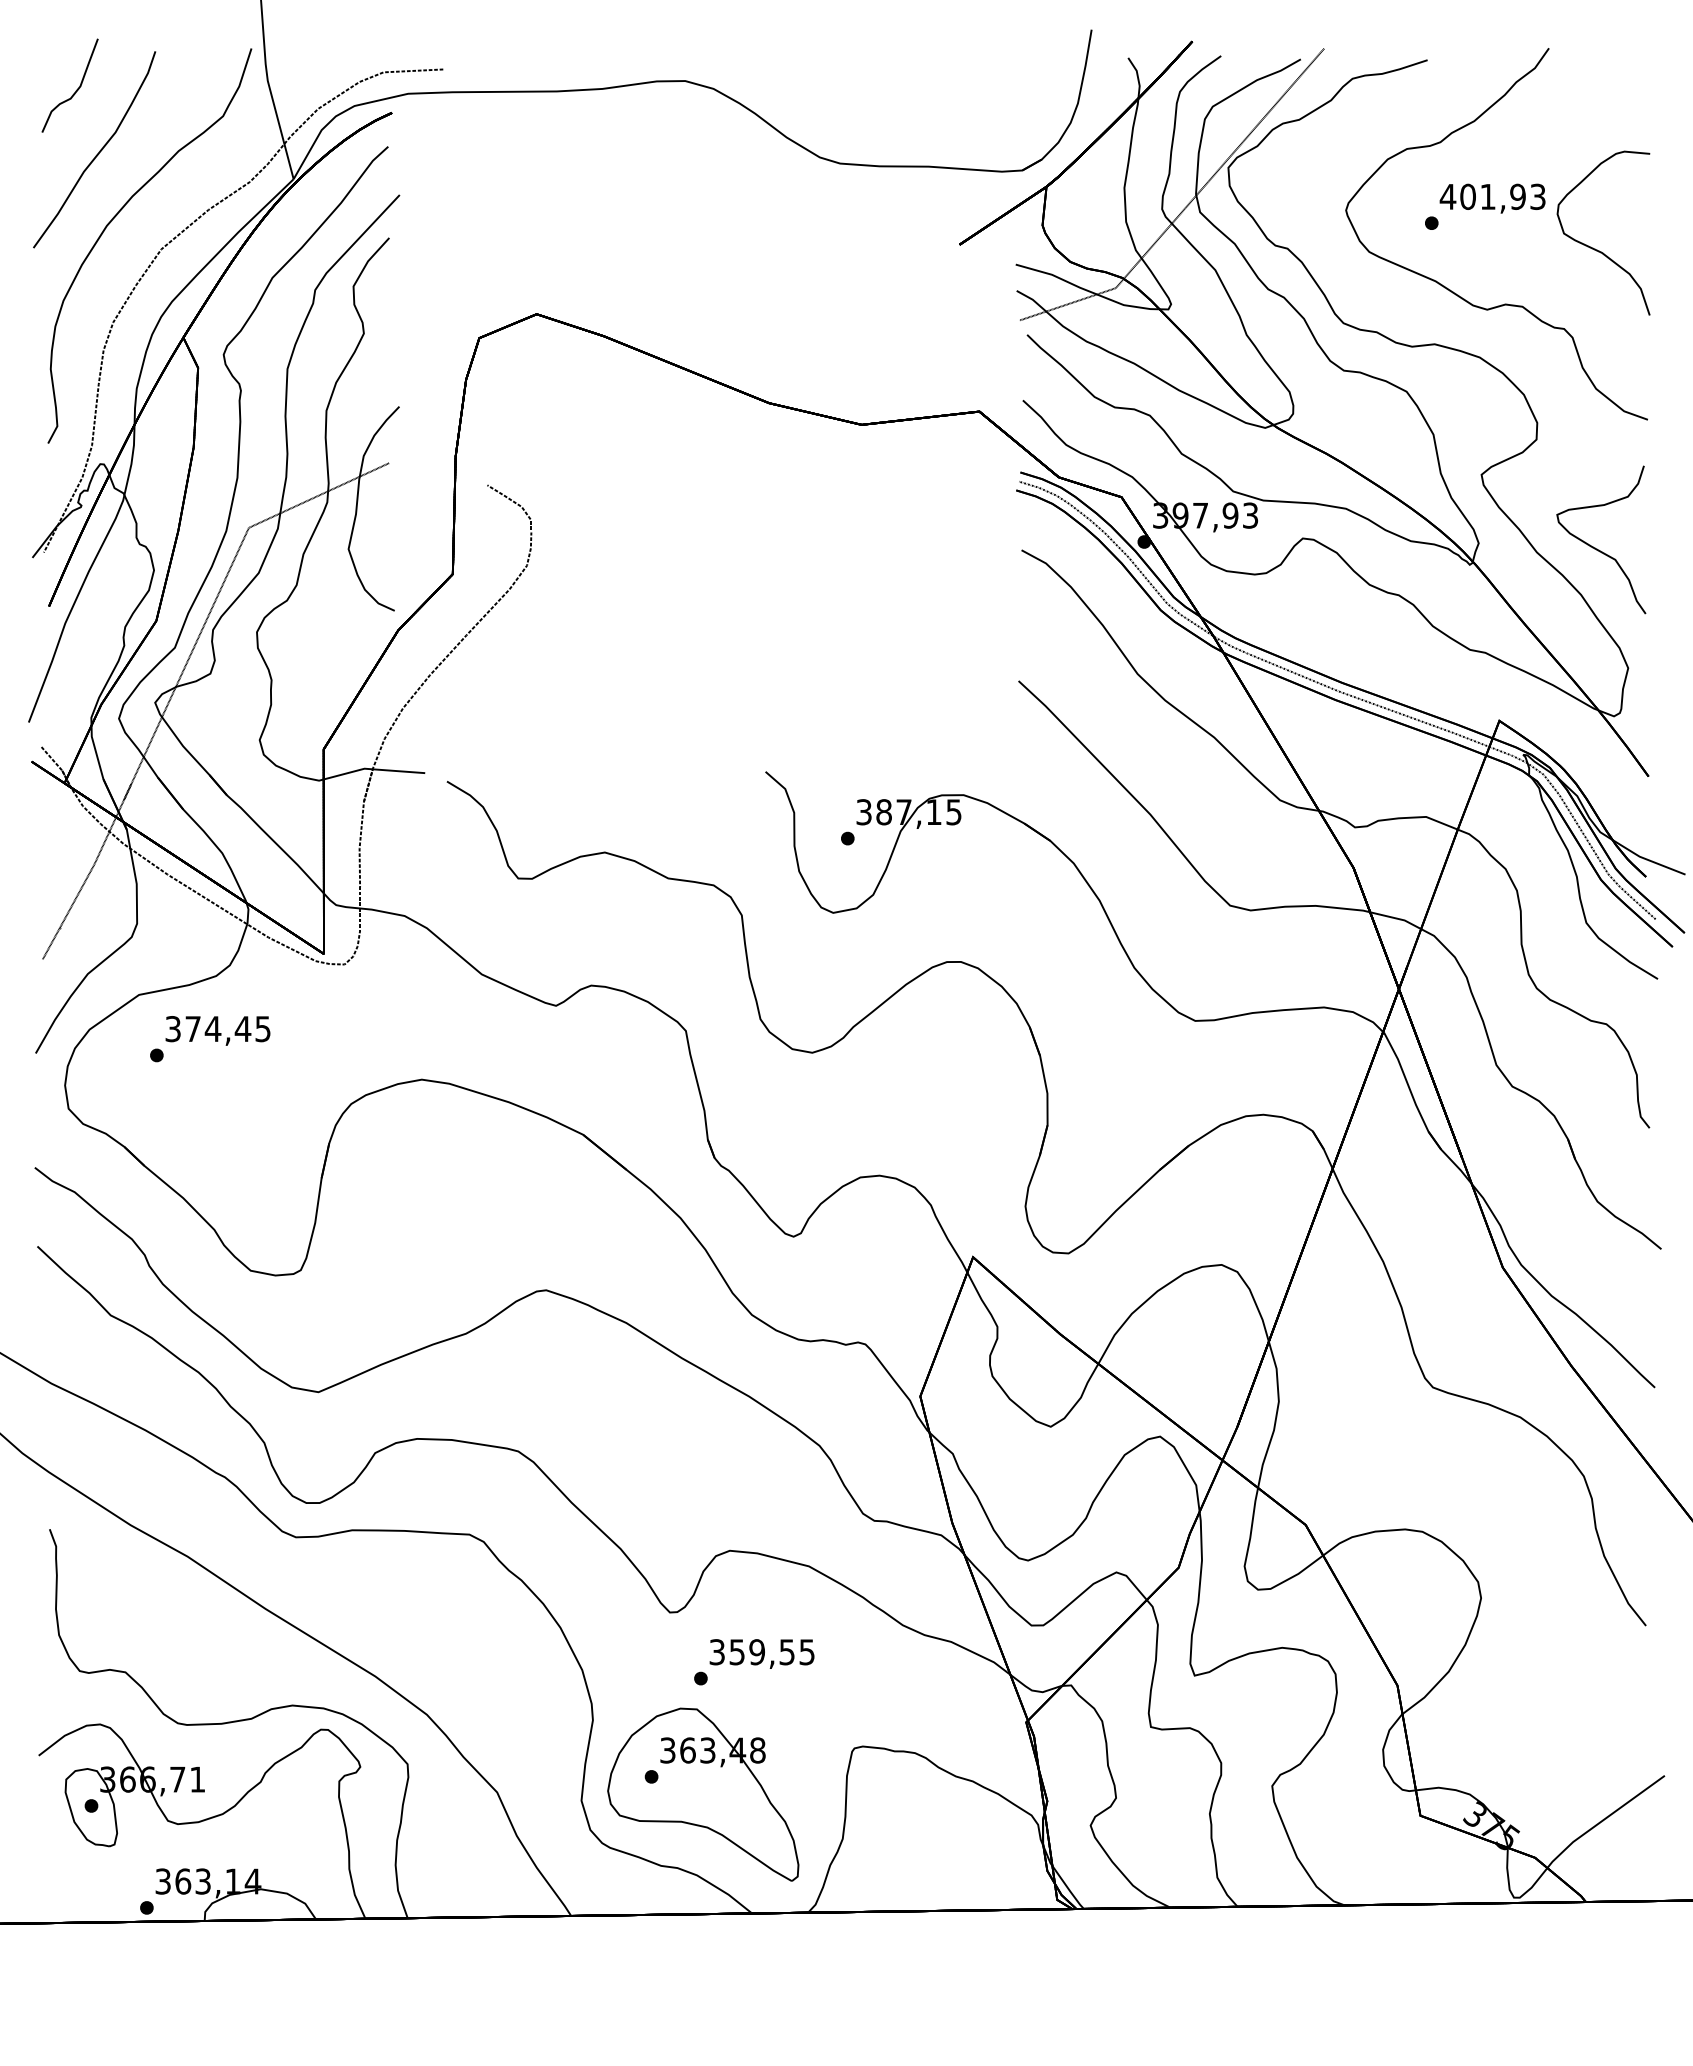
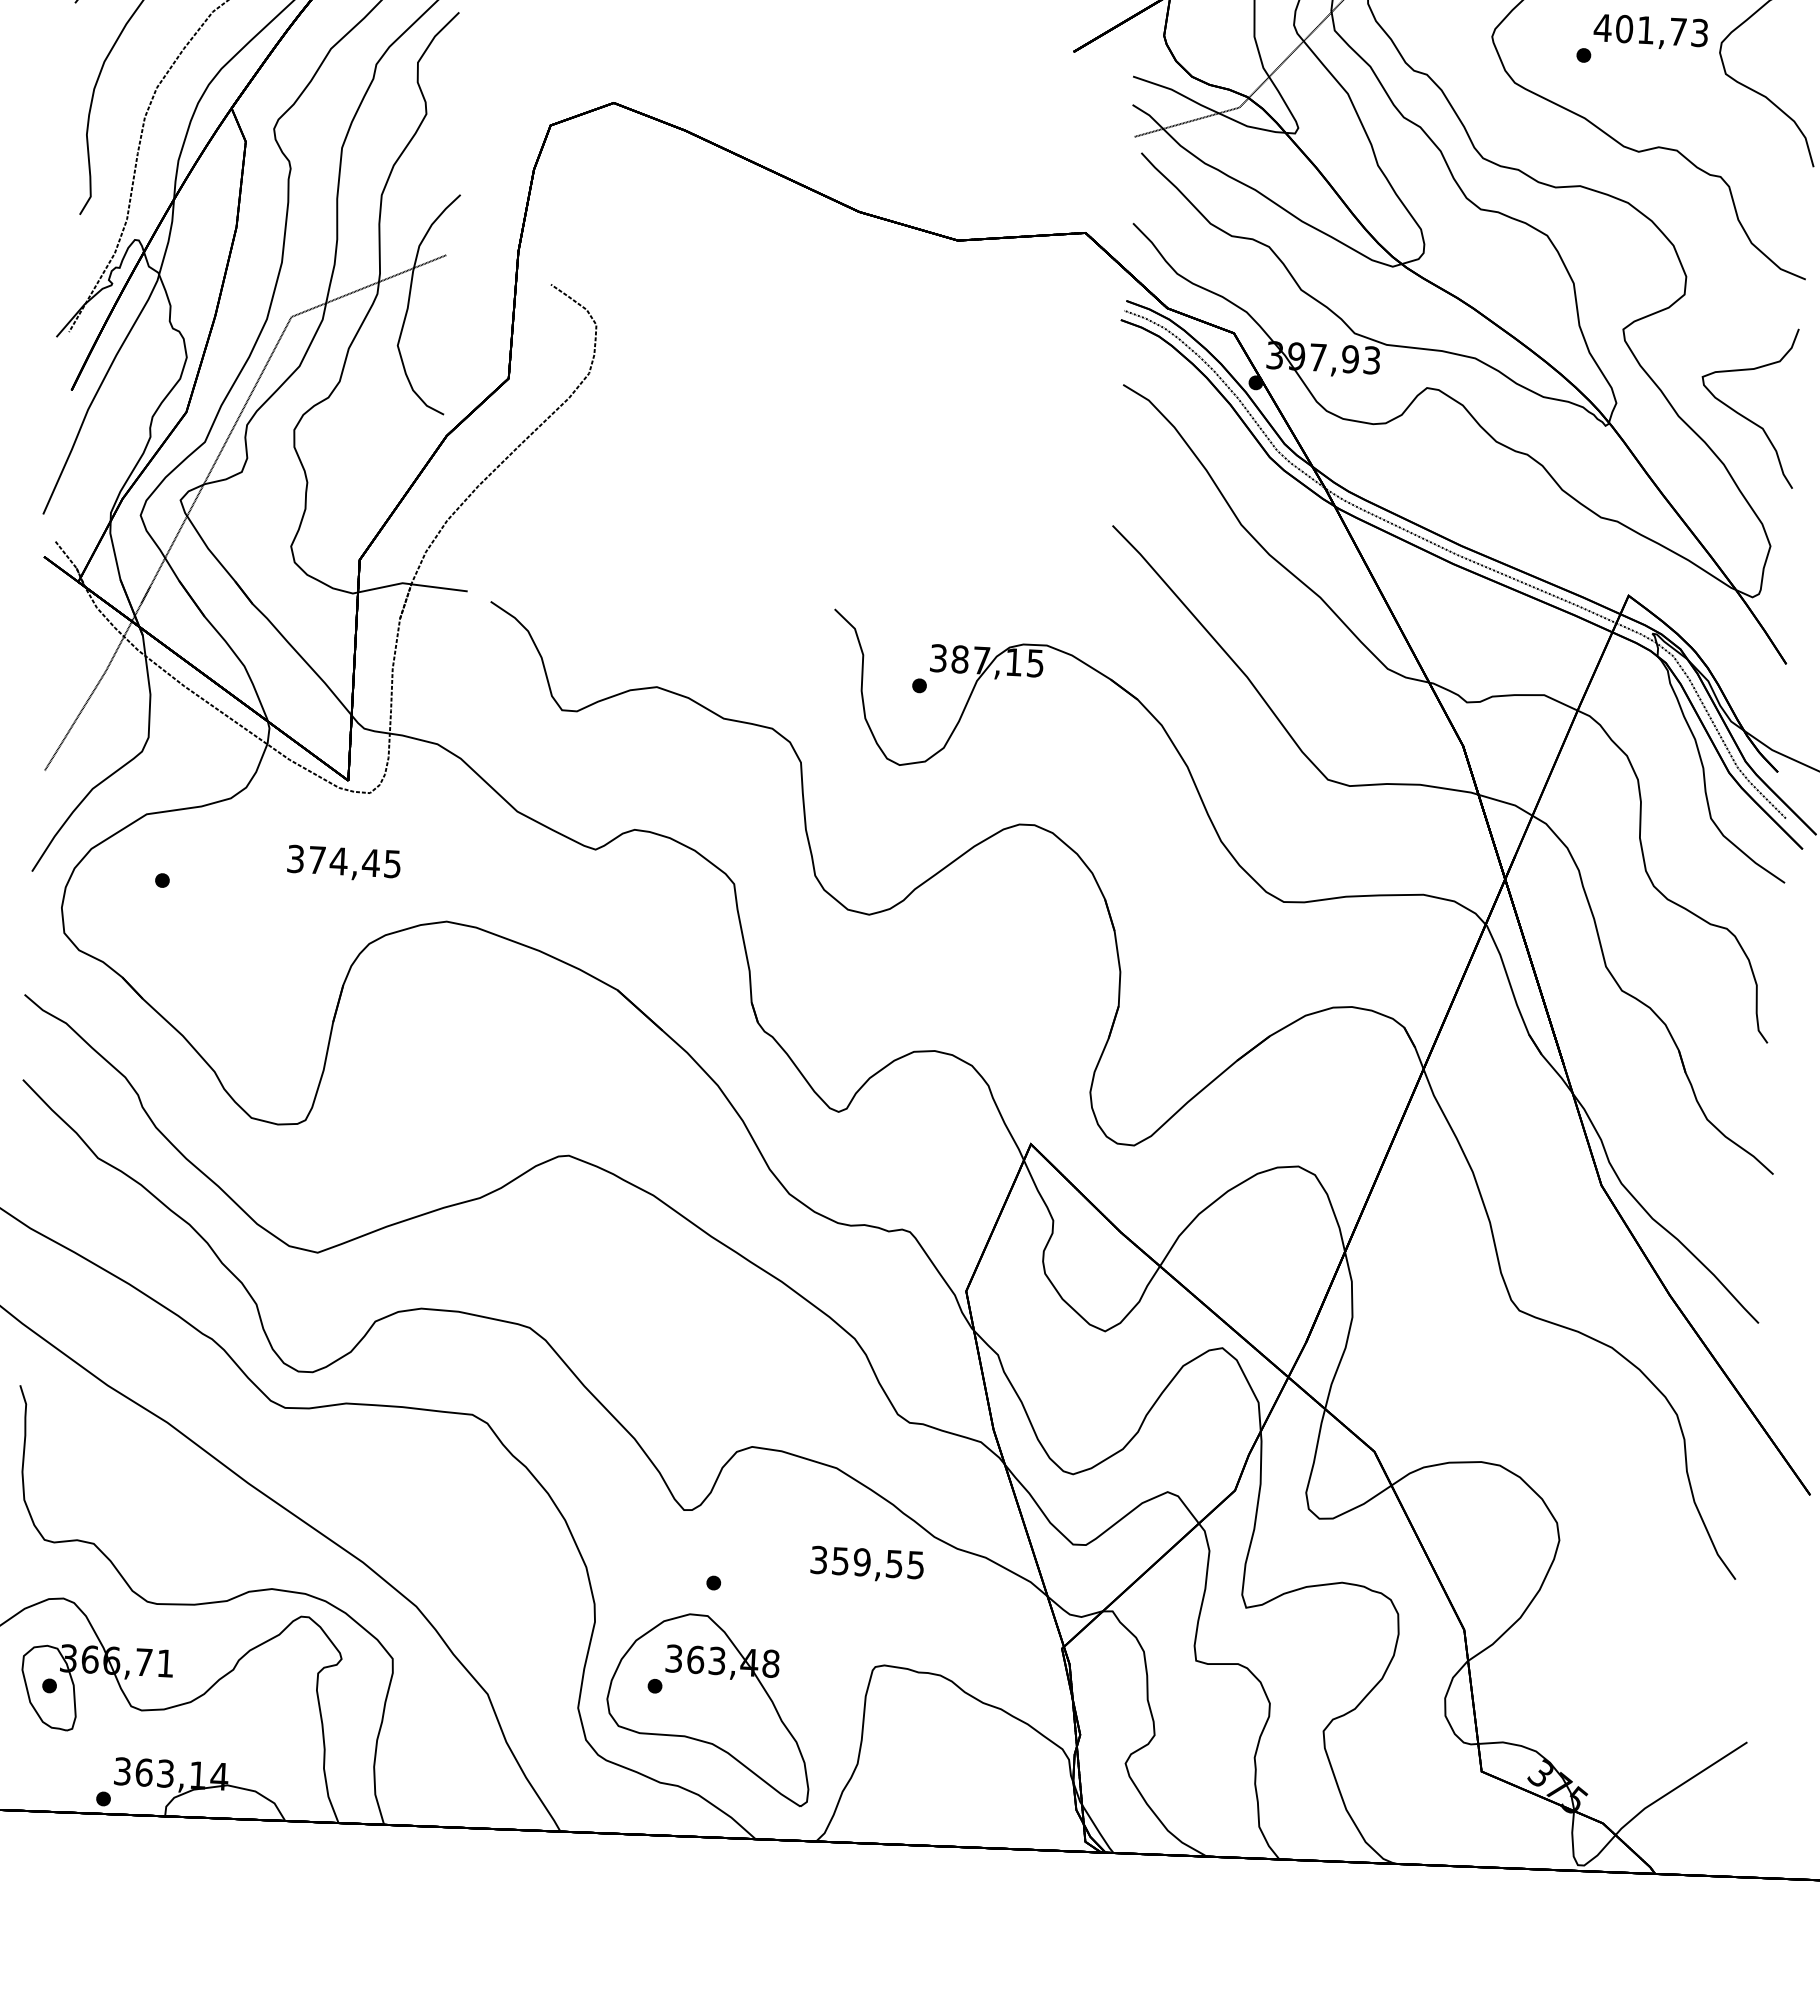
text: (1517, 196) -> (1677, 31), 401,93 -> 401,73
text: (217, 1030) -> (343, 863), moved
text: (761, 1653) -> (866, 1563), moved

